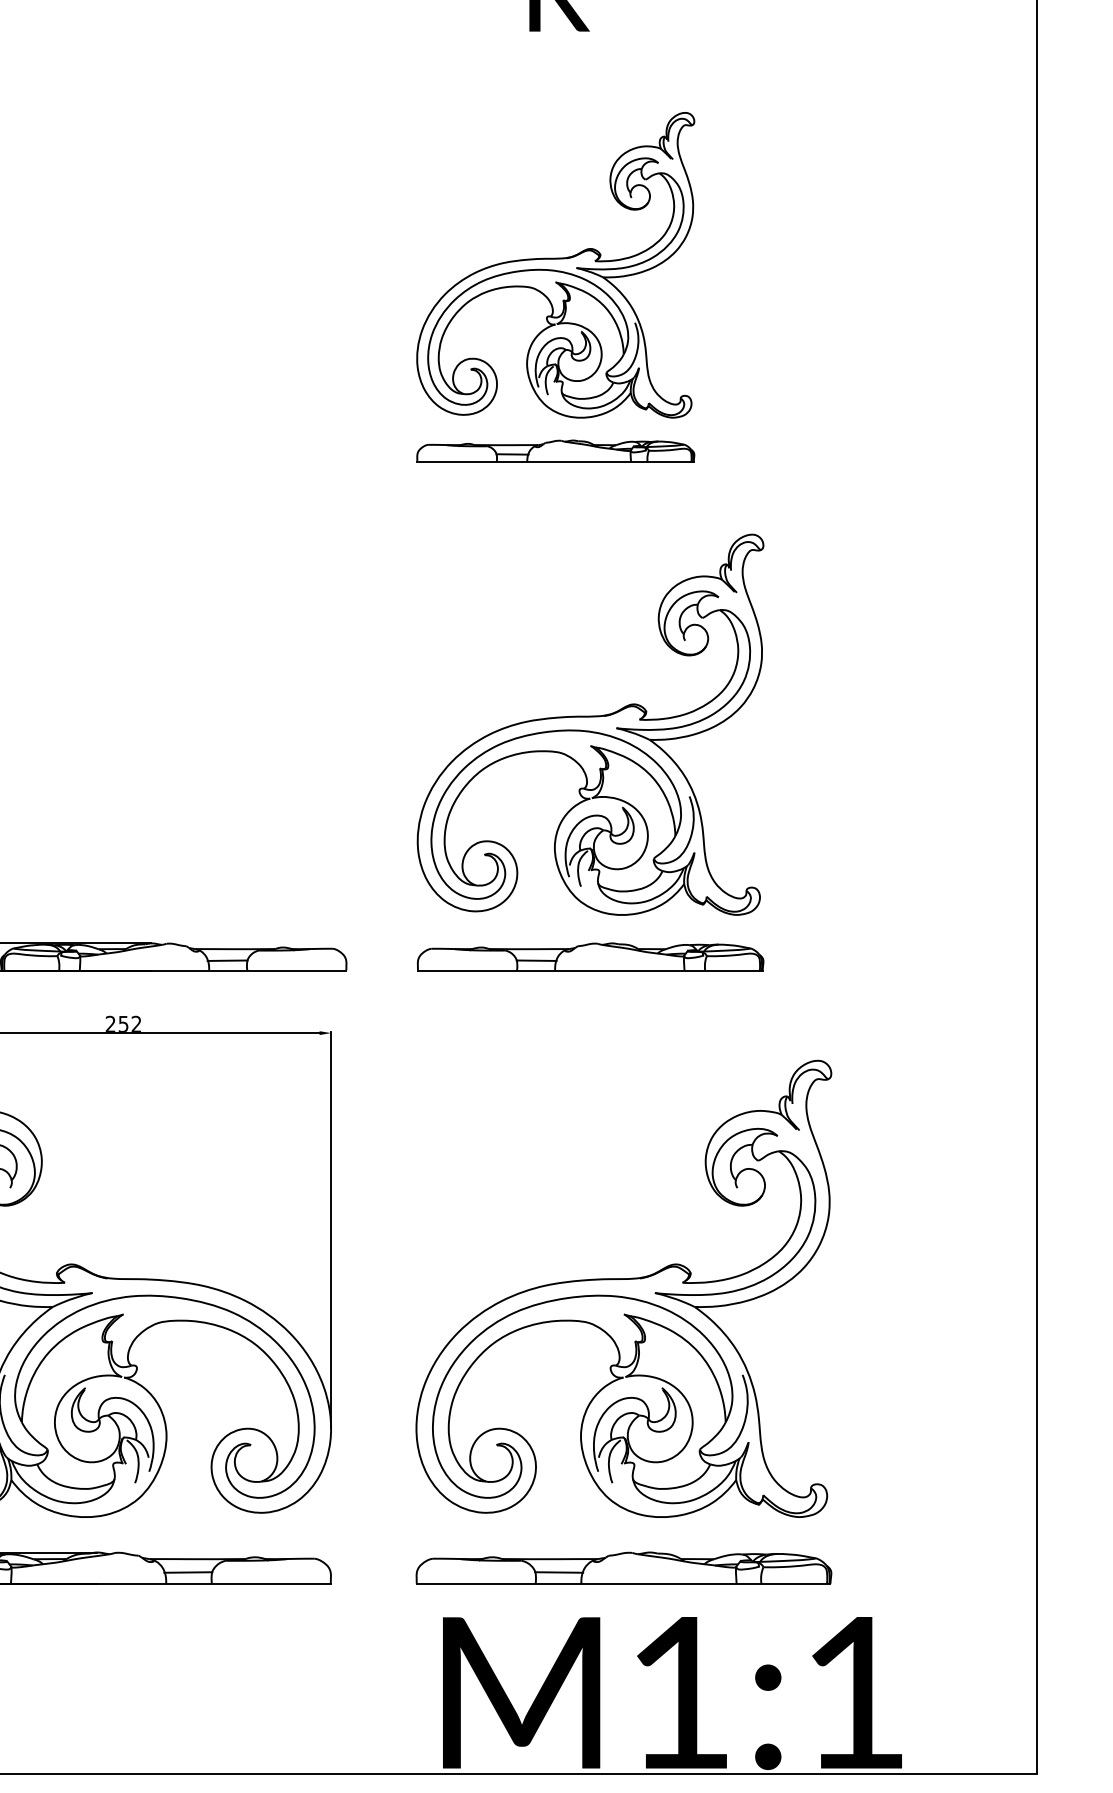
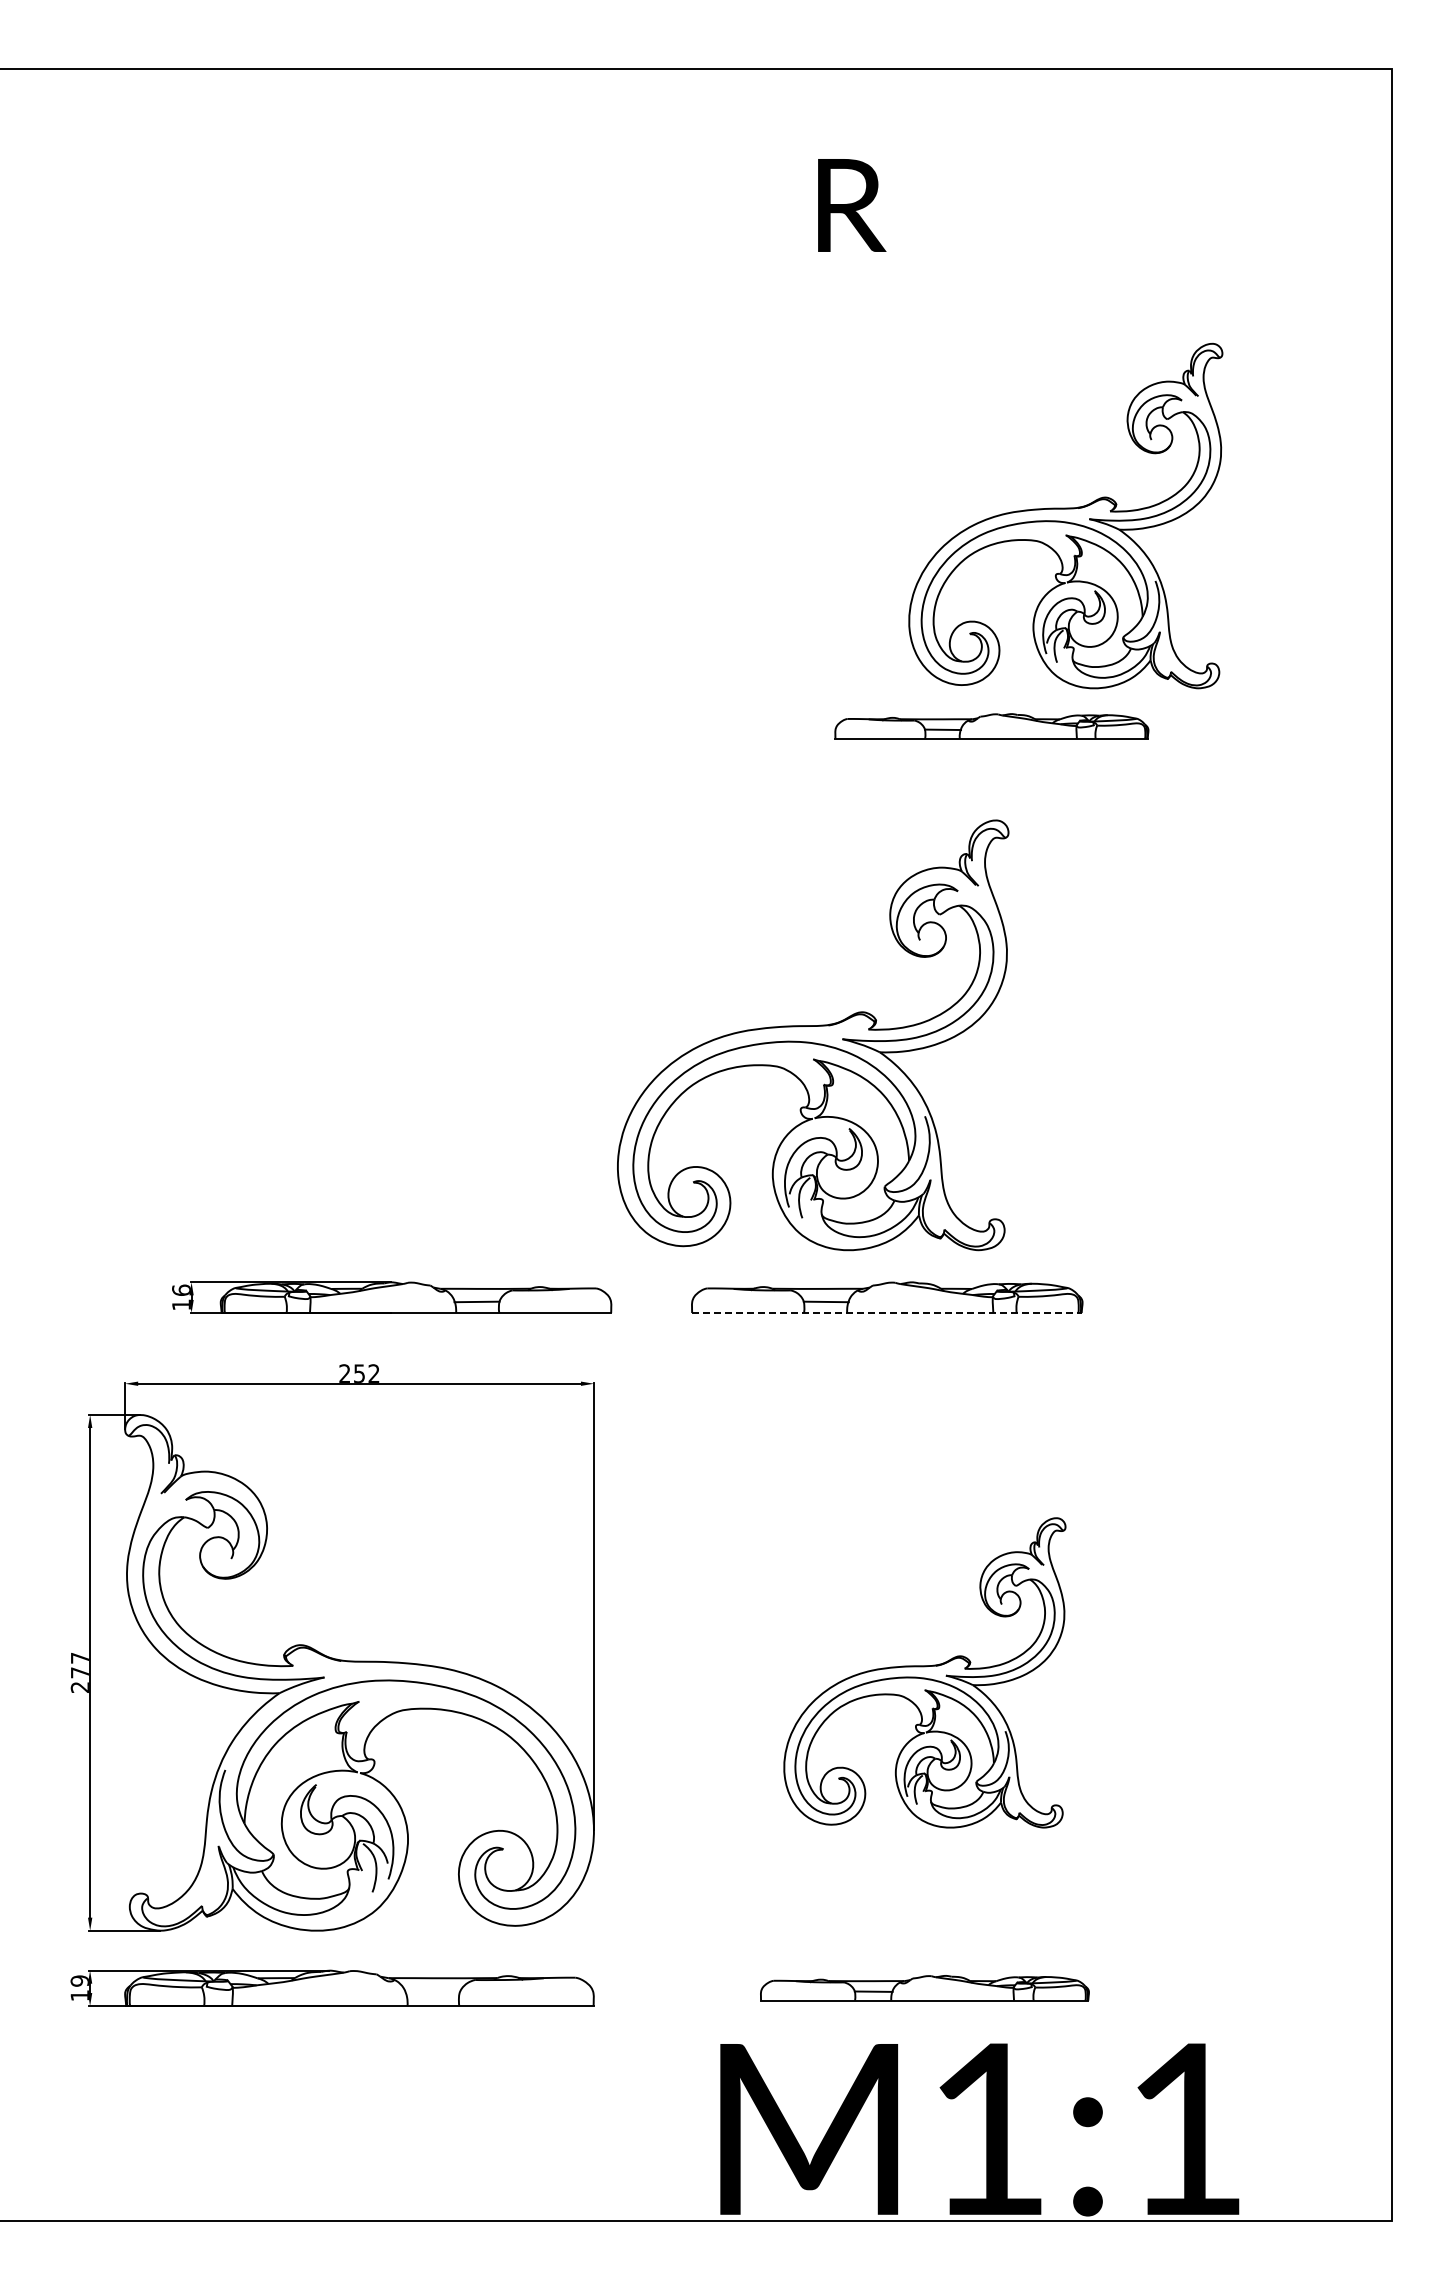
part: (555, 264) -> (1065, 515), moved
part: (555, 451) -> (991, 726), moved
part: (590, 724) -> (813, 1035), moved
line: (589, 970) -> (886, 1313), solid -> dashed
part: (623, 1288) -> (924, 1672), size x0.6
part: (623, 1567) -> (924, 1987), size x0.7
line: (188, 1571) -> (432, 1992), removed

